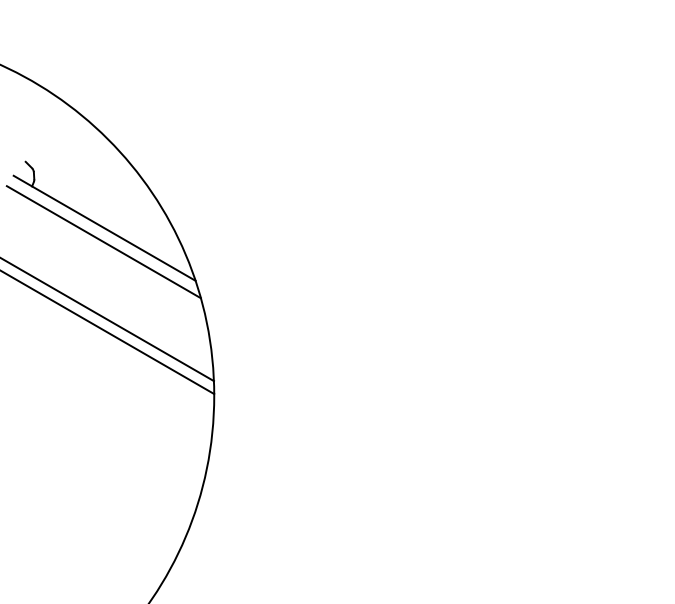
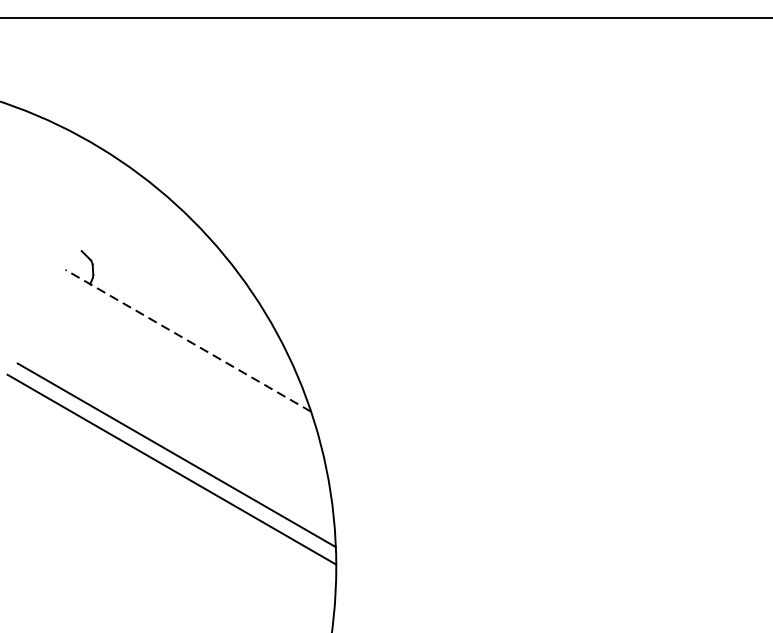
line: (104, 228) -> (188, 341), solid -> dashed
line: (103, 242) -> (186, 359), removed

